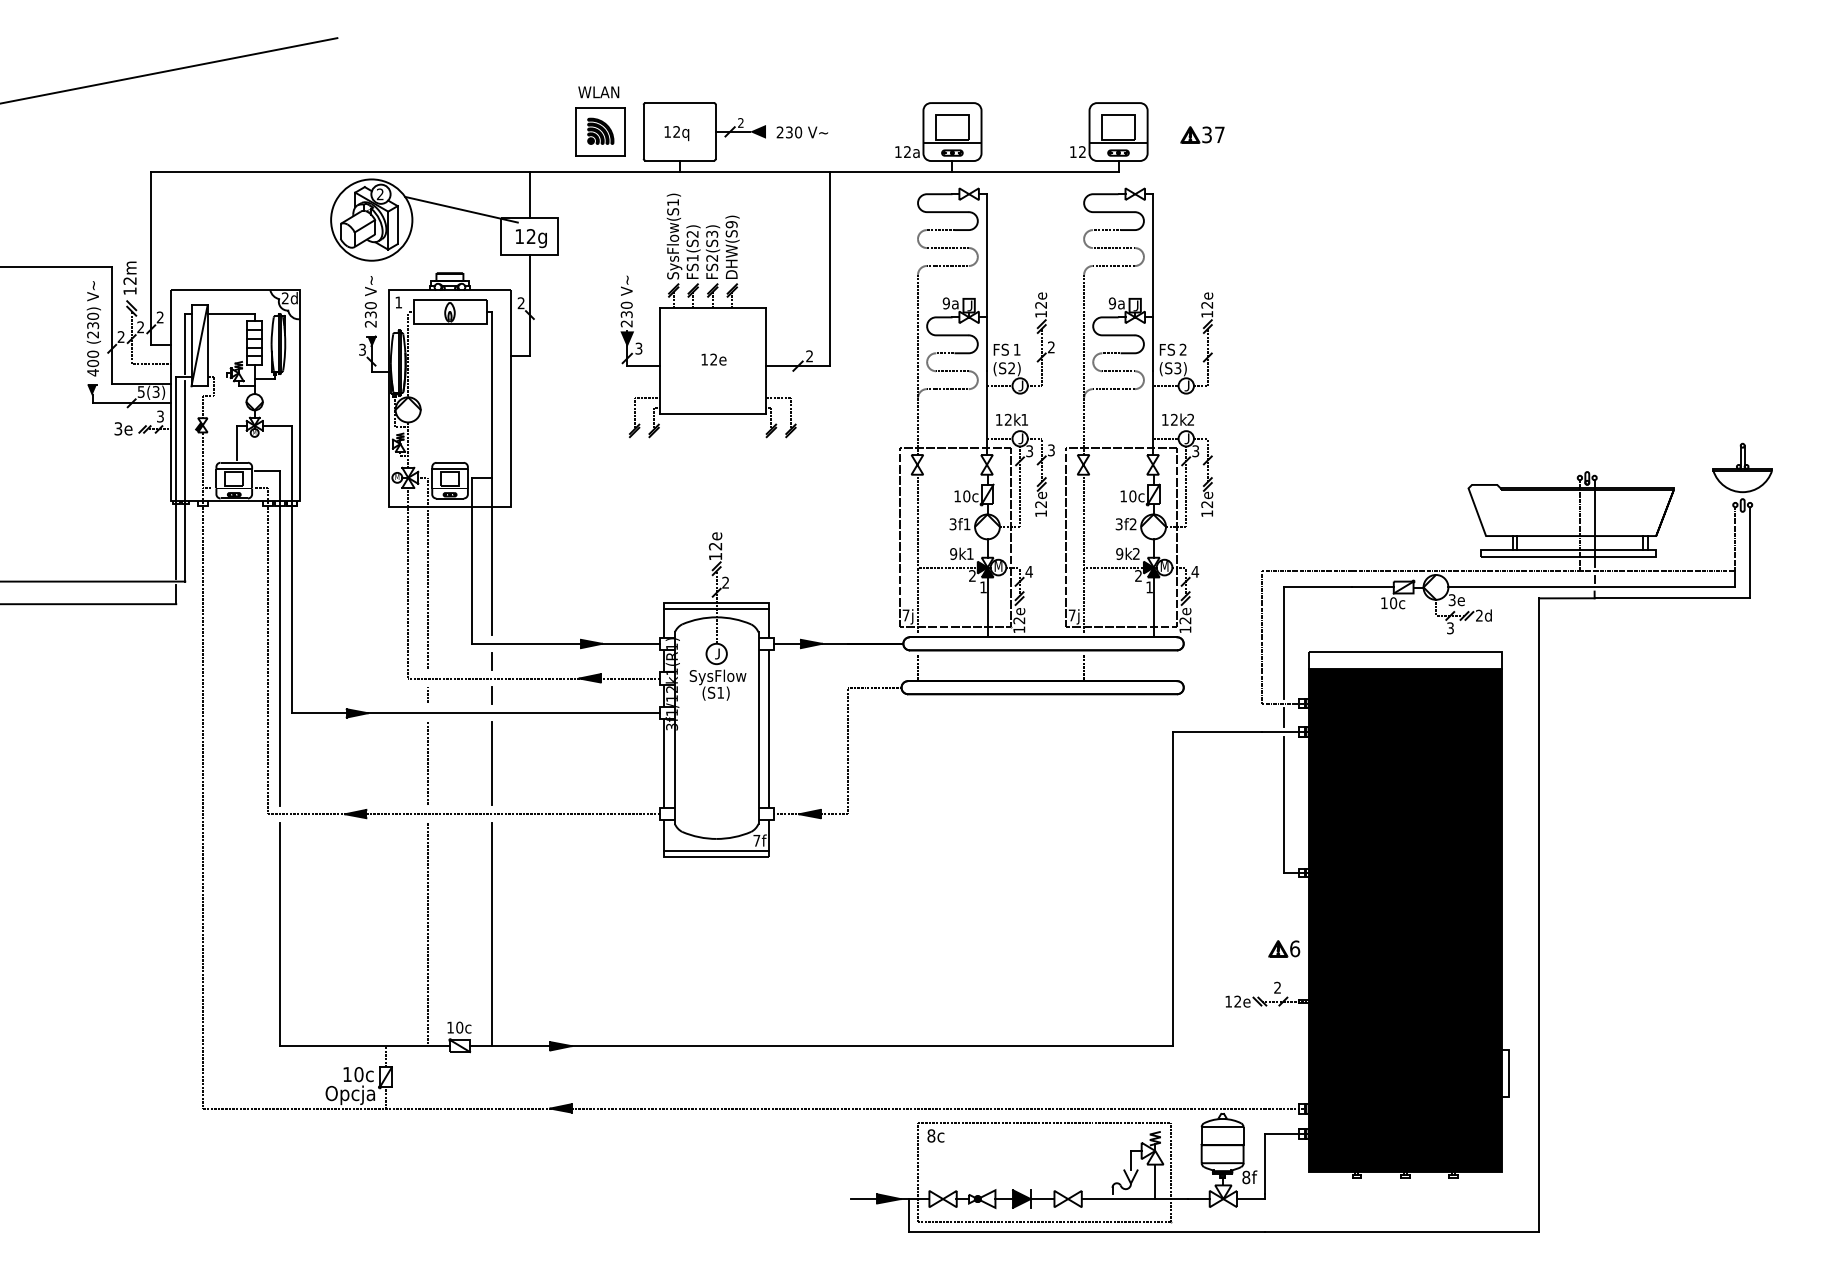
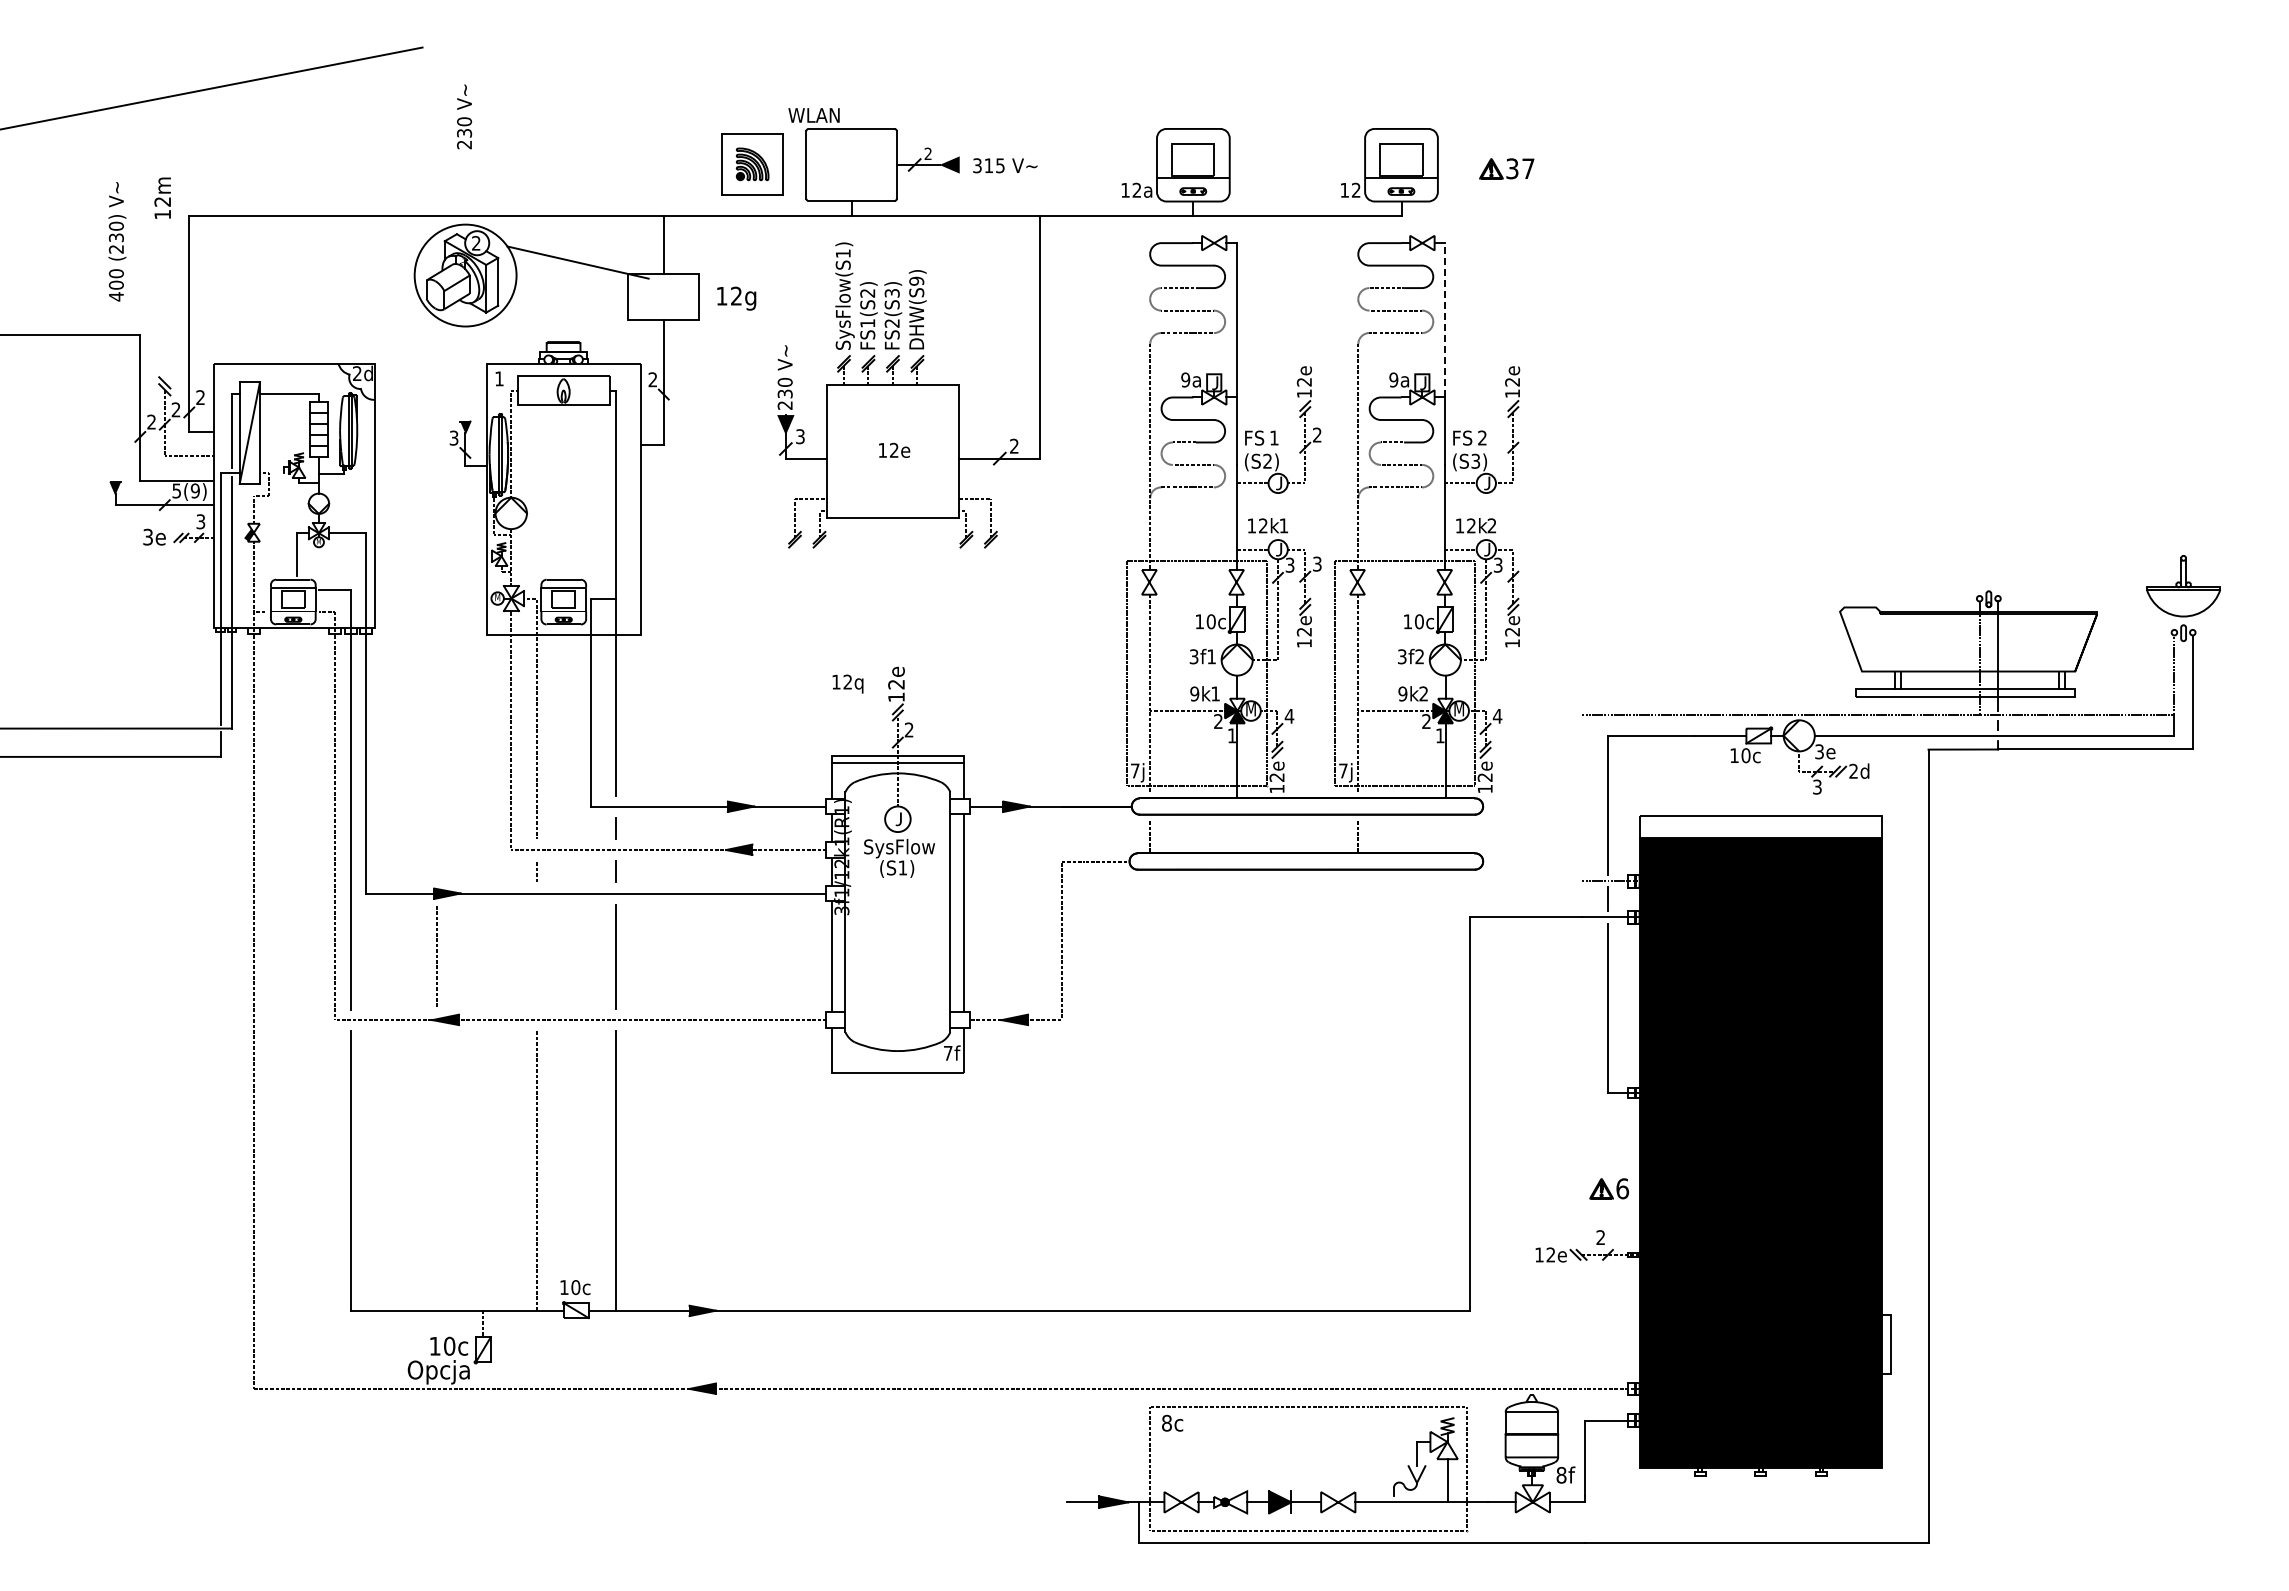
text: (598, 92) -> (813, 115), moved
text: (789, 132) -> (988, 165), 230 -> 315
text: (676, 133) -> (847, 683), moved
text: (531, 238) -> (736, 298), moved
line: (1152, 255) -> (1444, 319), solid -> dashed
text: (129, 277) -> (162, 197), moved
text: (370, 301) -> (464, 116), moved
text: (93, 328) -> (117, 241), moved
text: (155, 391) -> (194, 490), 5(3) -> 5(9)
line: (1262, 637) -> (1581, 798), removed
line: (428, 763) -> (436, 956), moved
line: (716, 850) -> (897, 1065), removed
line: (386, 1097) -> (483, 1375), removed

